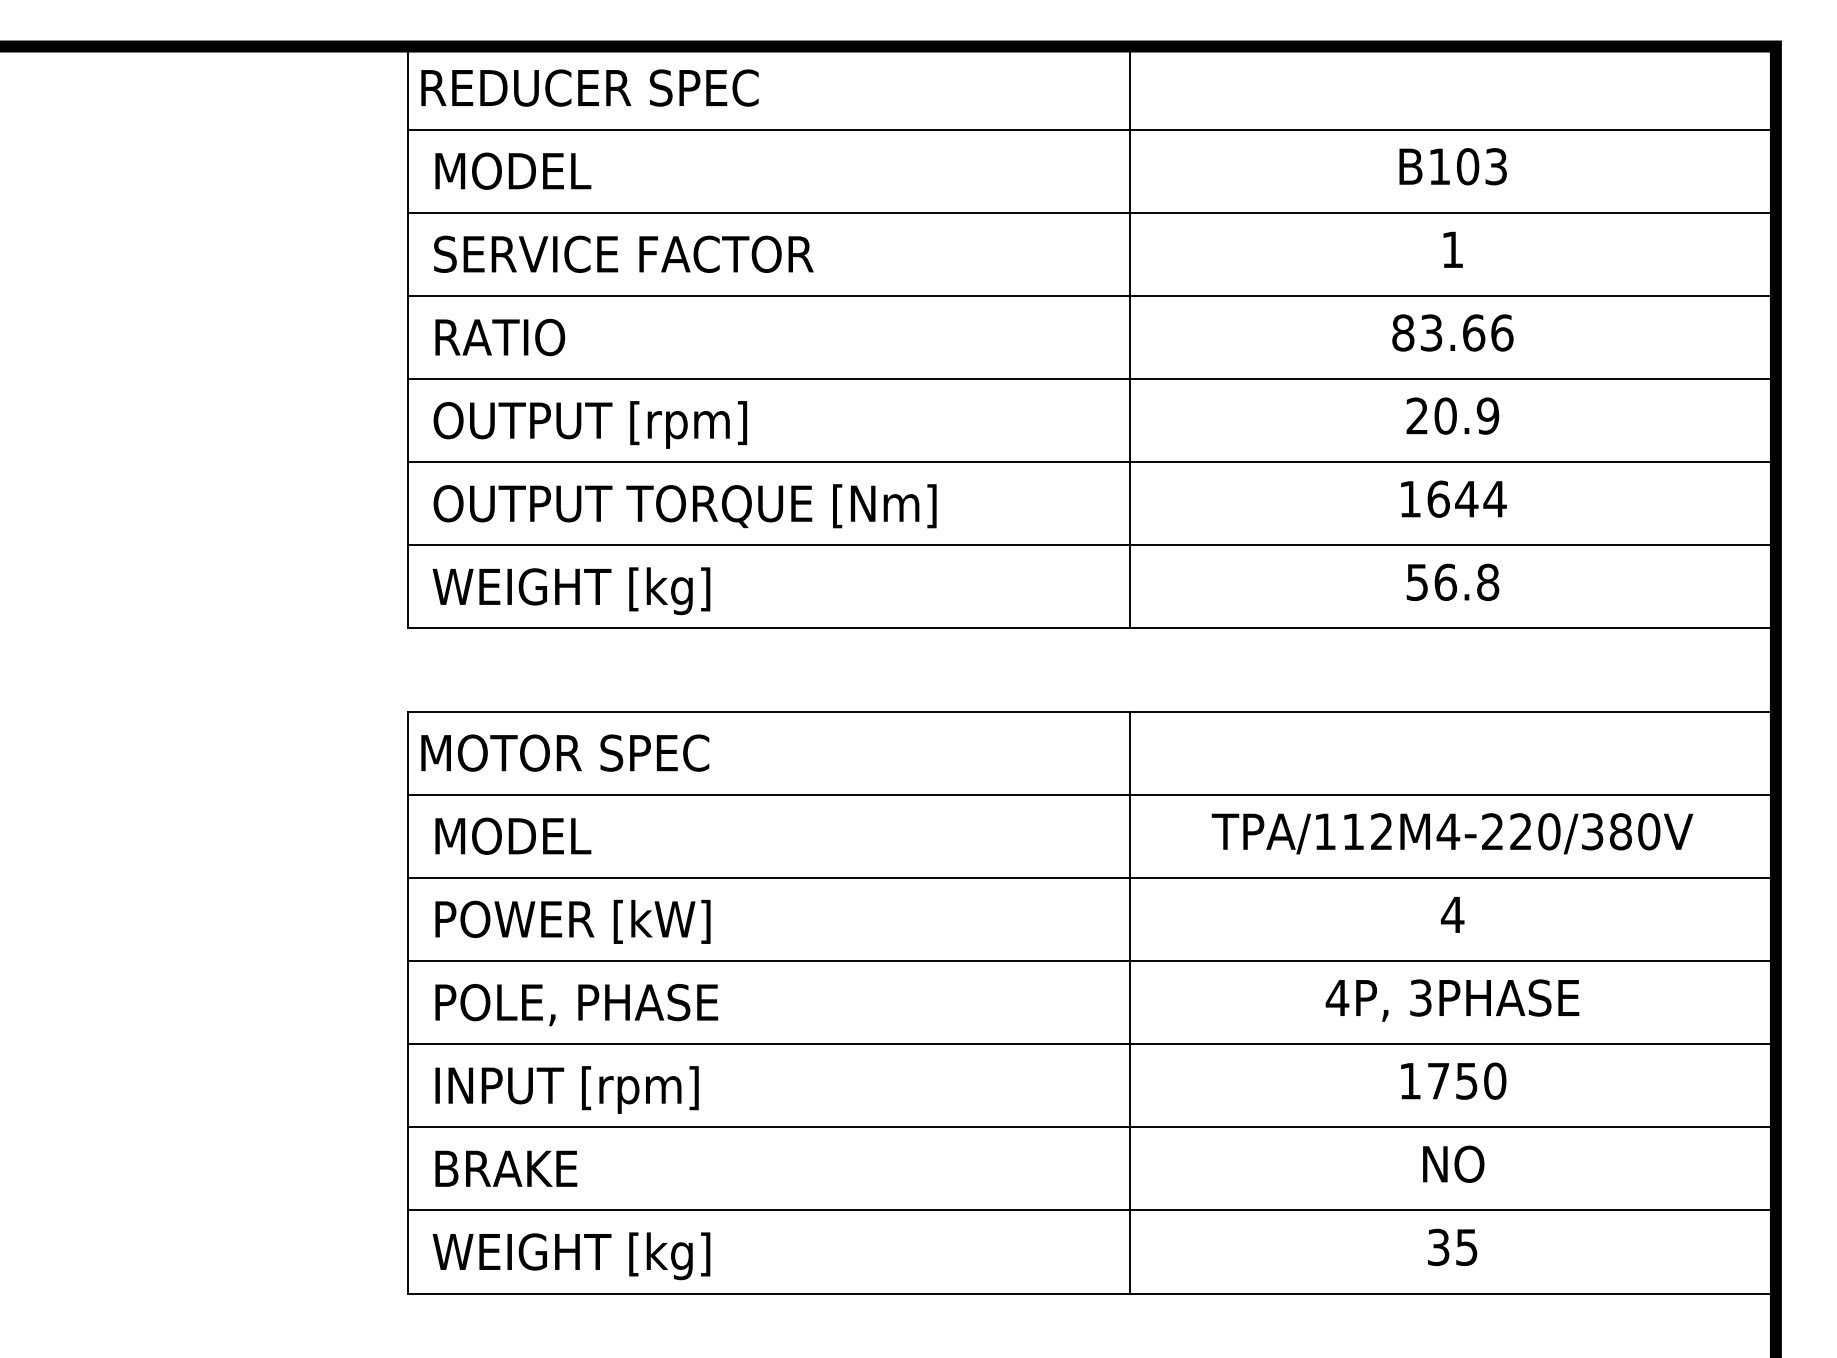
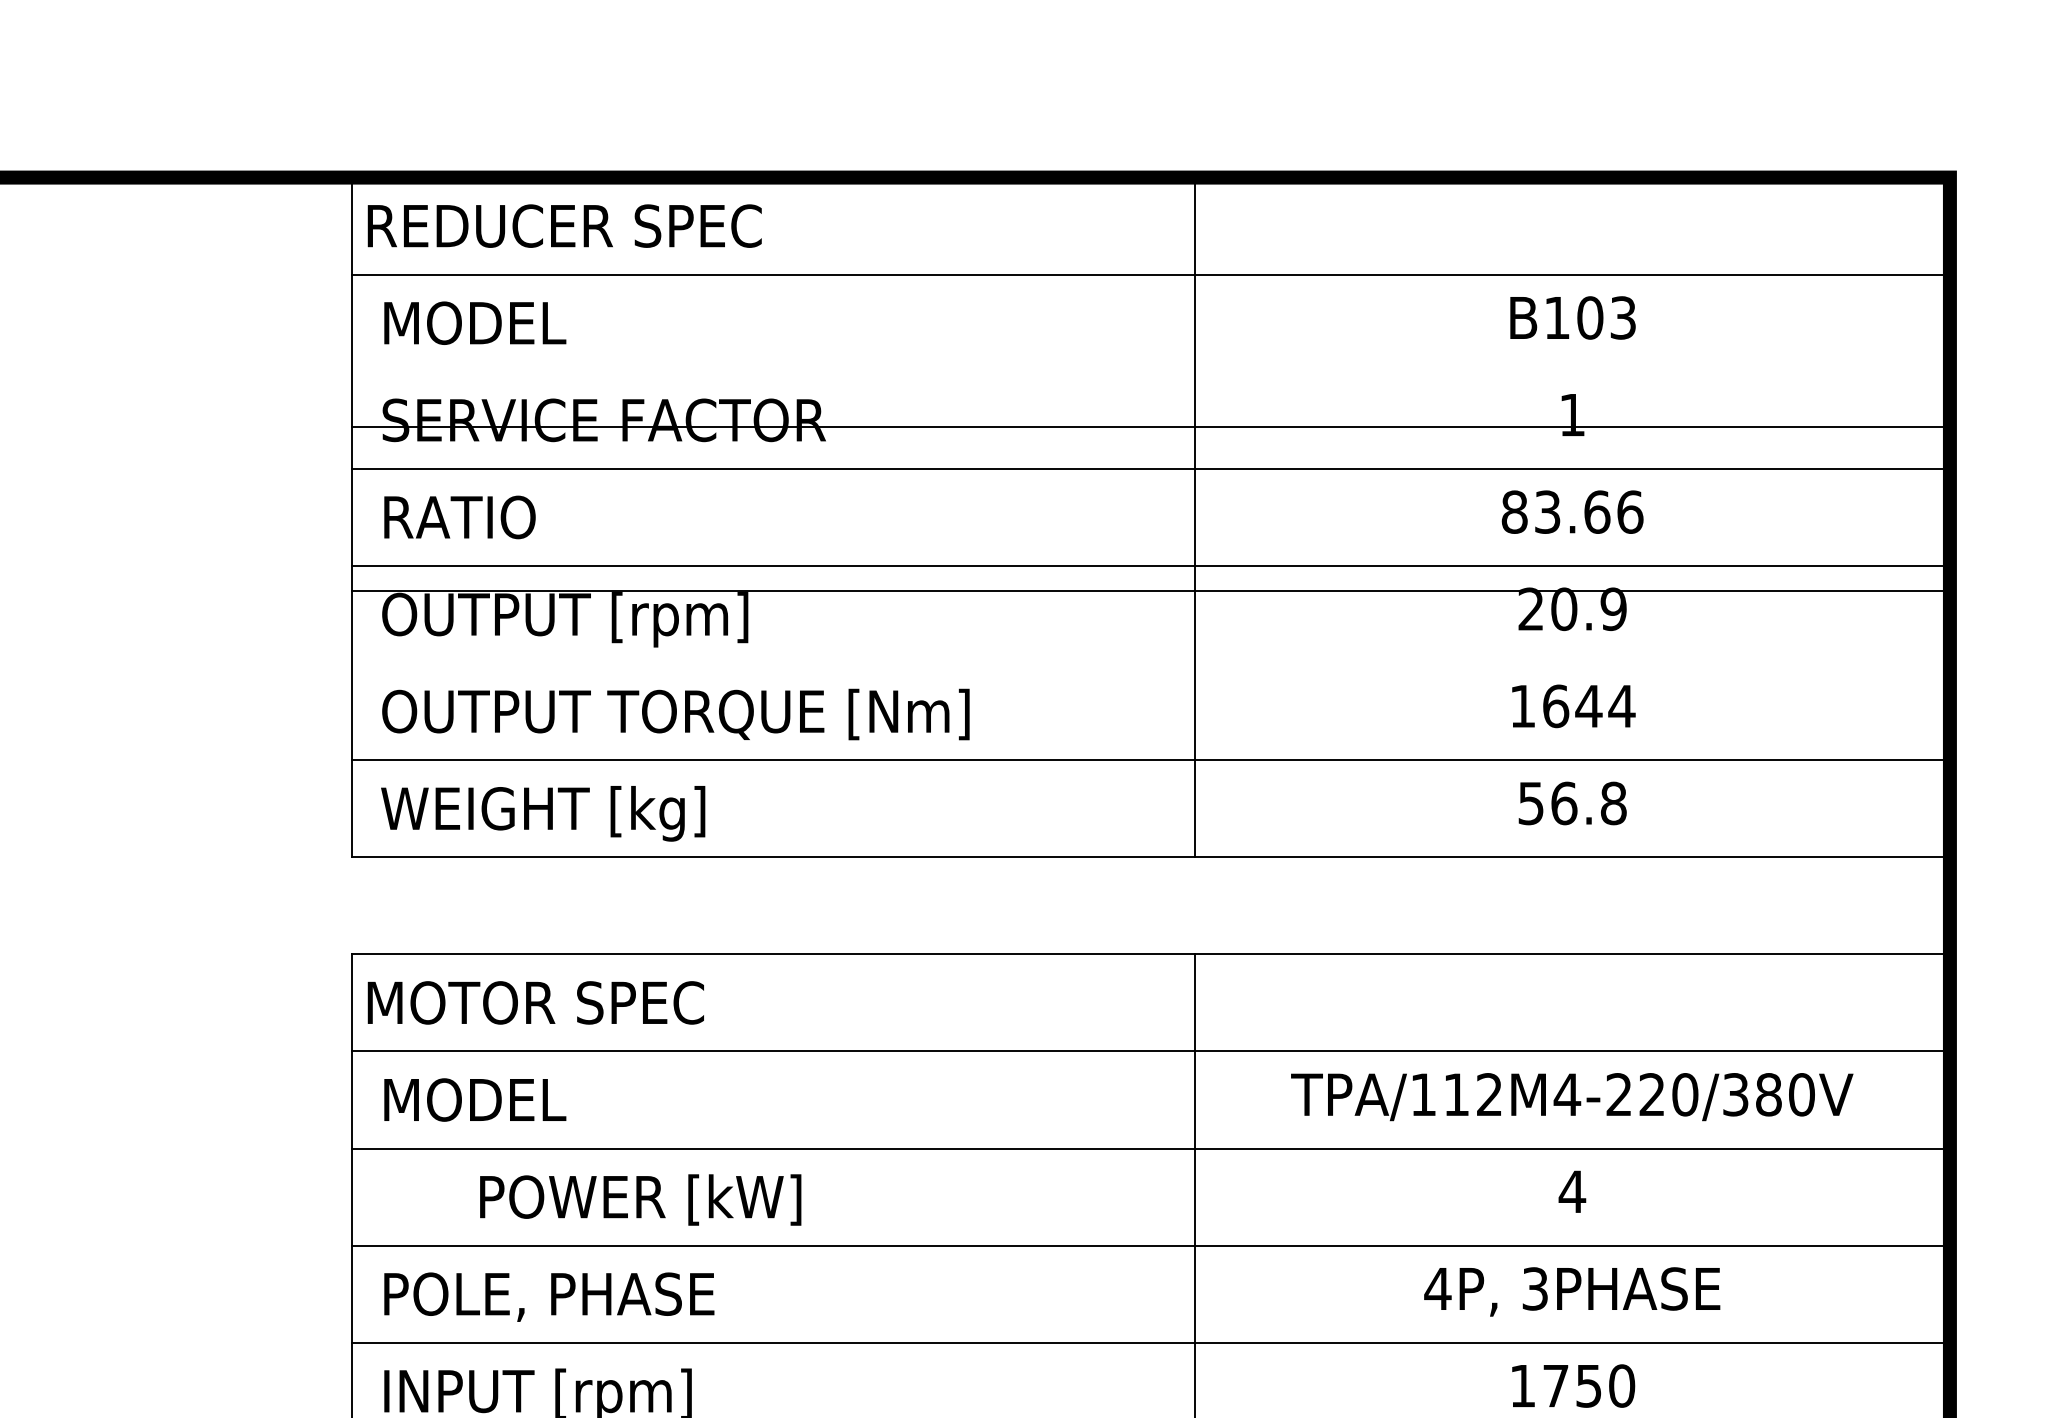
line: (1091, 212) -> (1150, 426), moved
line: (1091, 462) -> (1150, 591), moved
text: (572, 921) -> (640, 1199), moved

